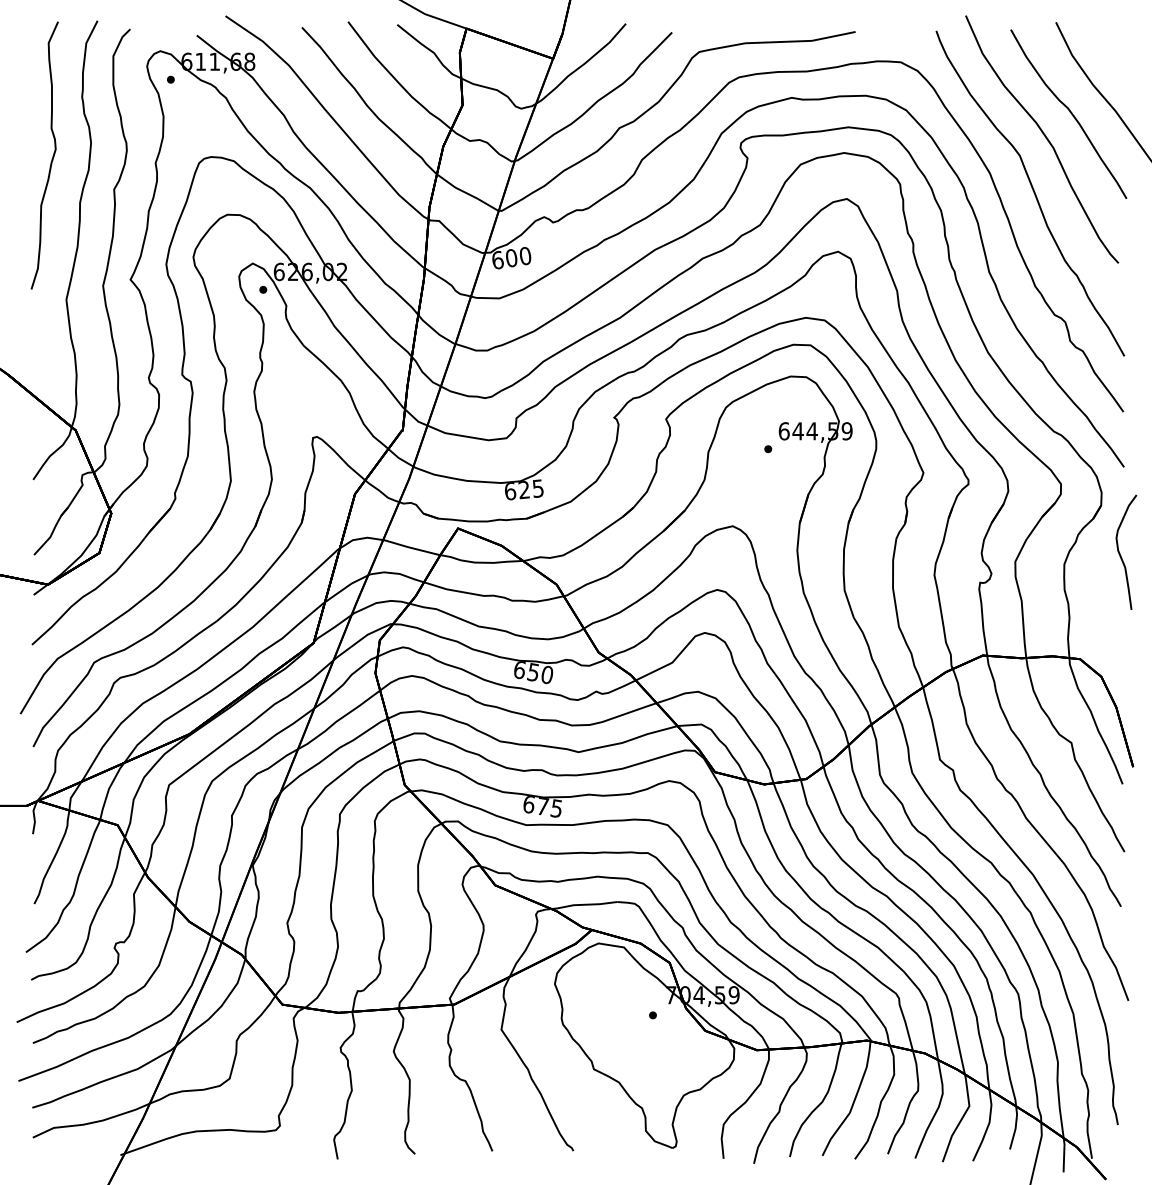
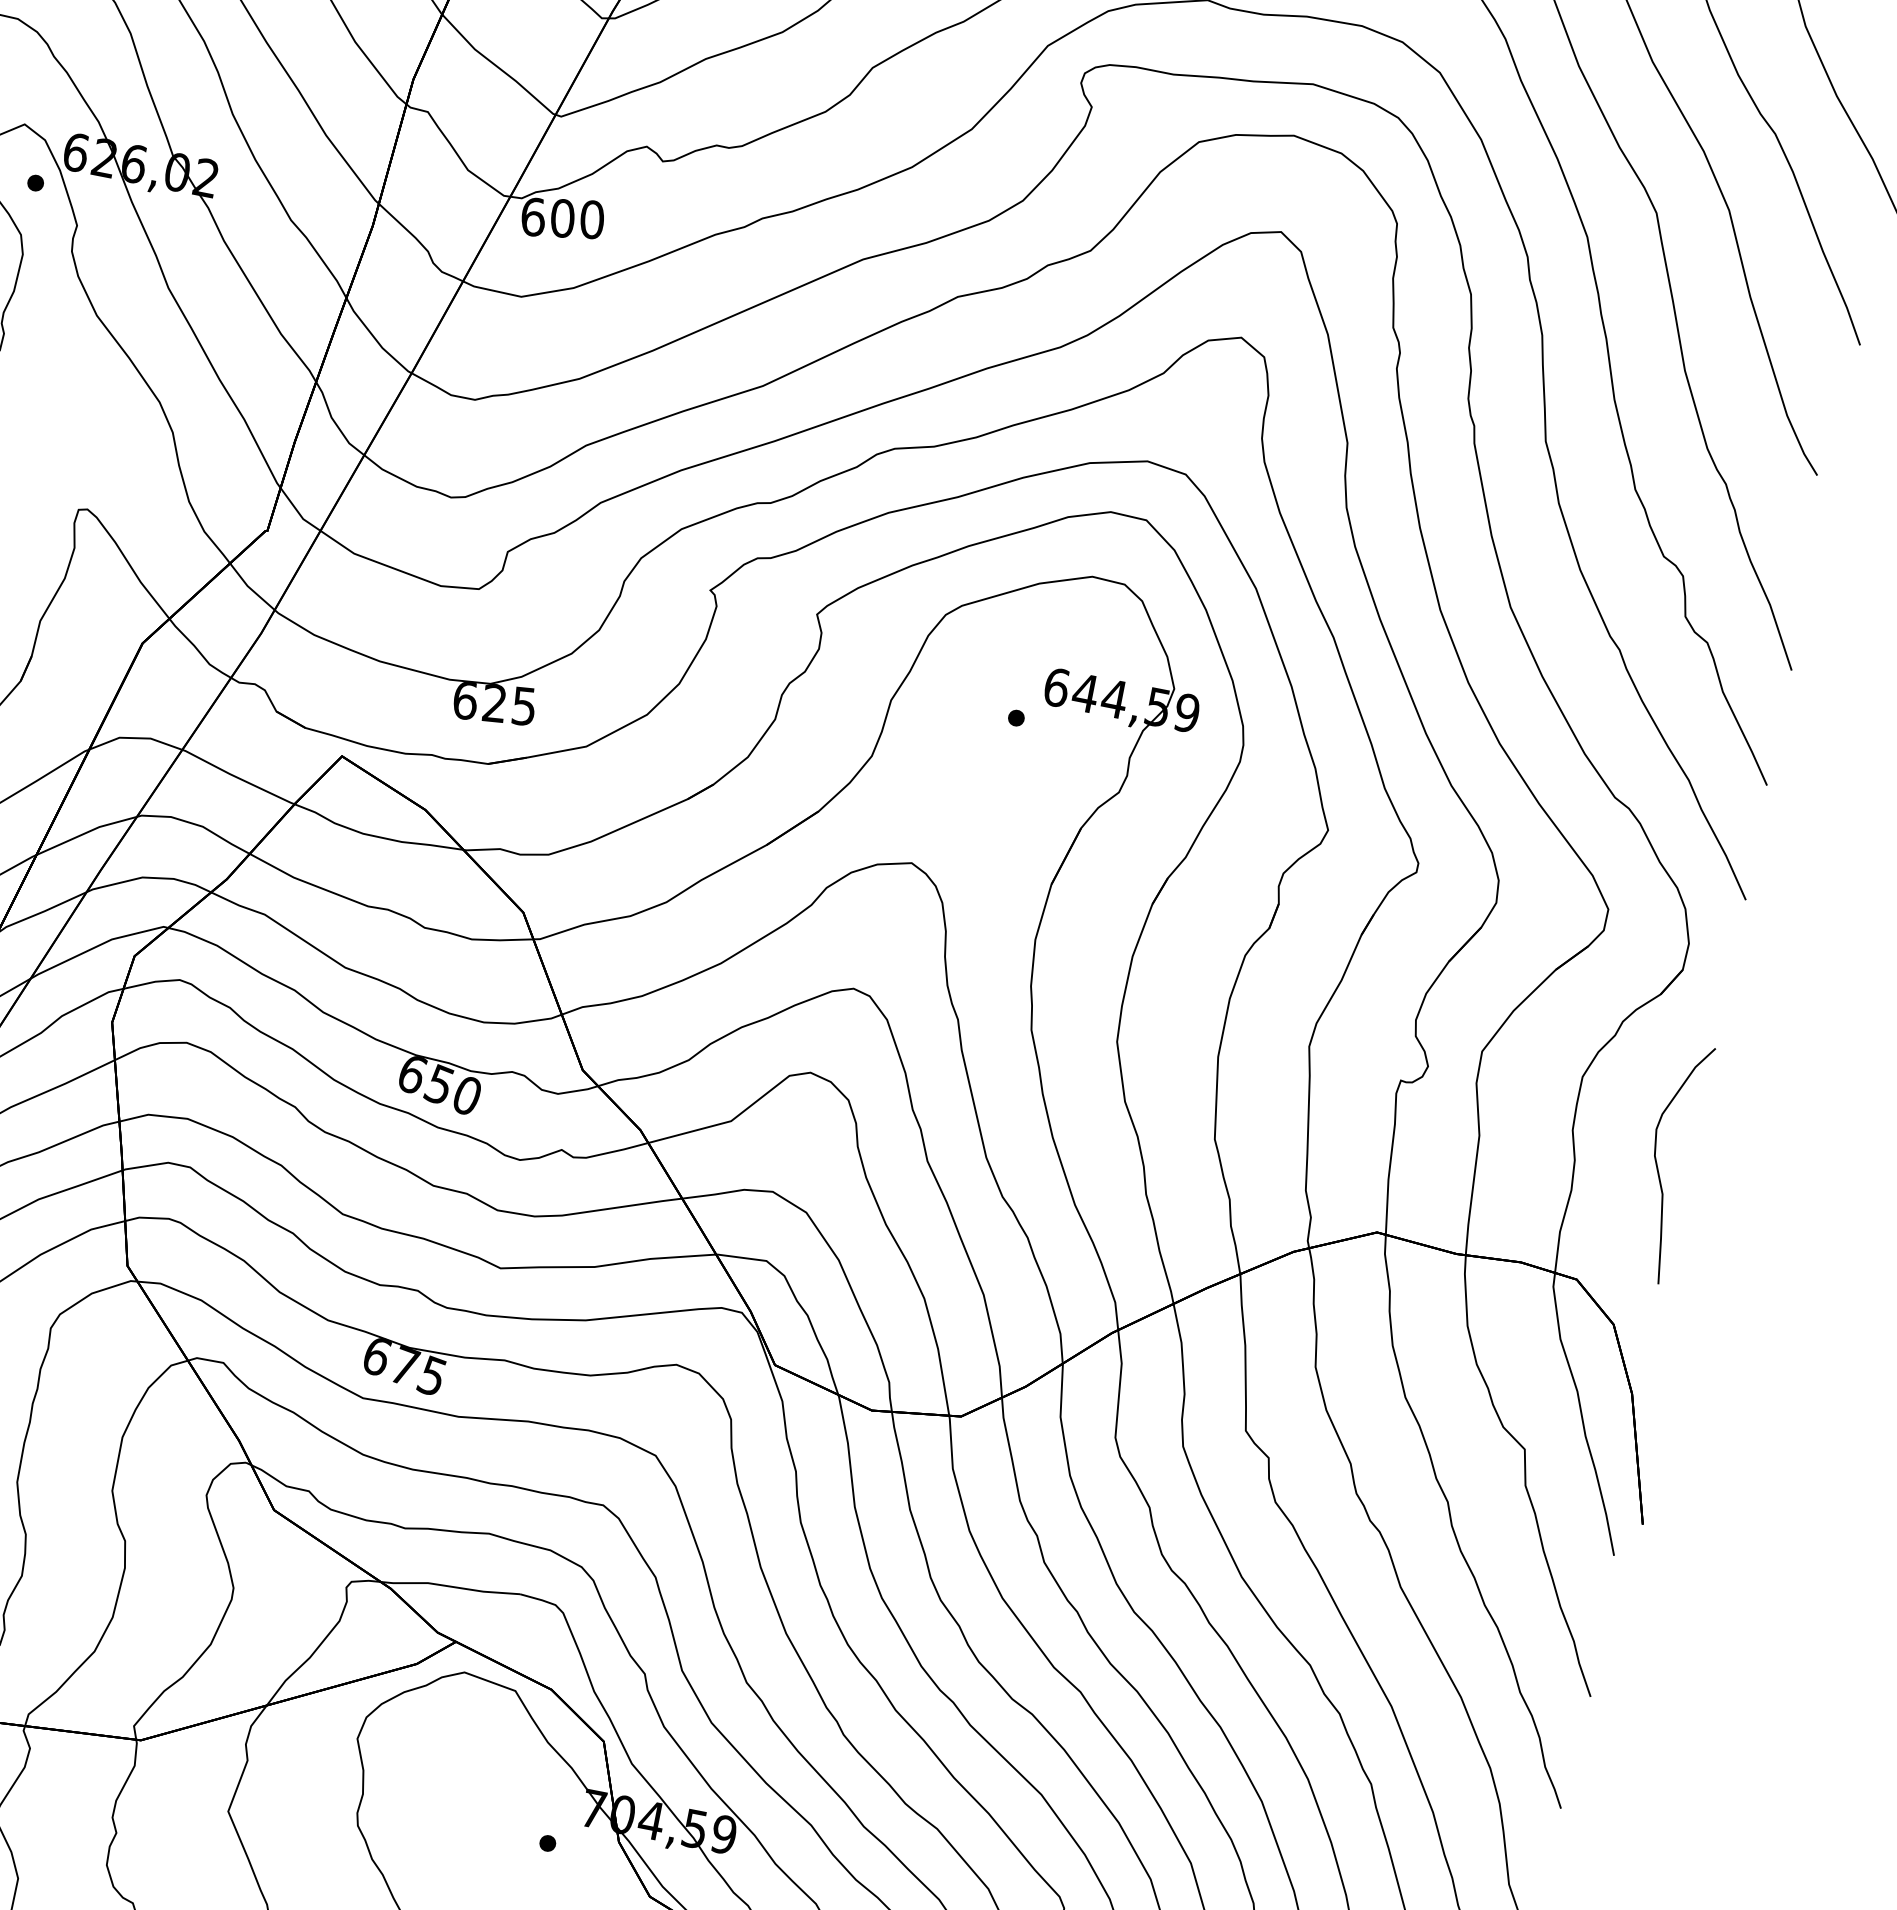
curve: (1120, 553) -> (1658, 1162), moved

